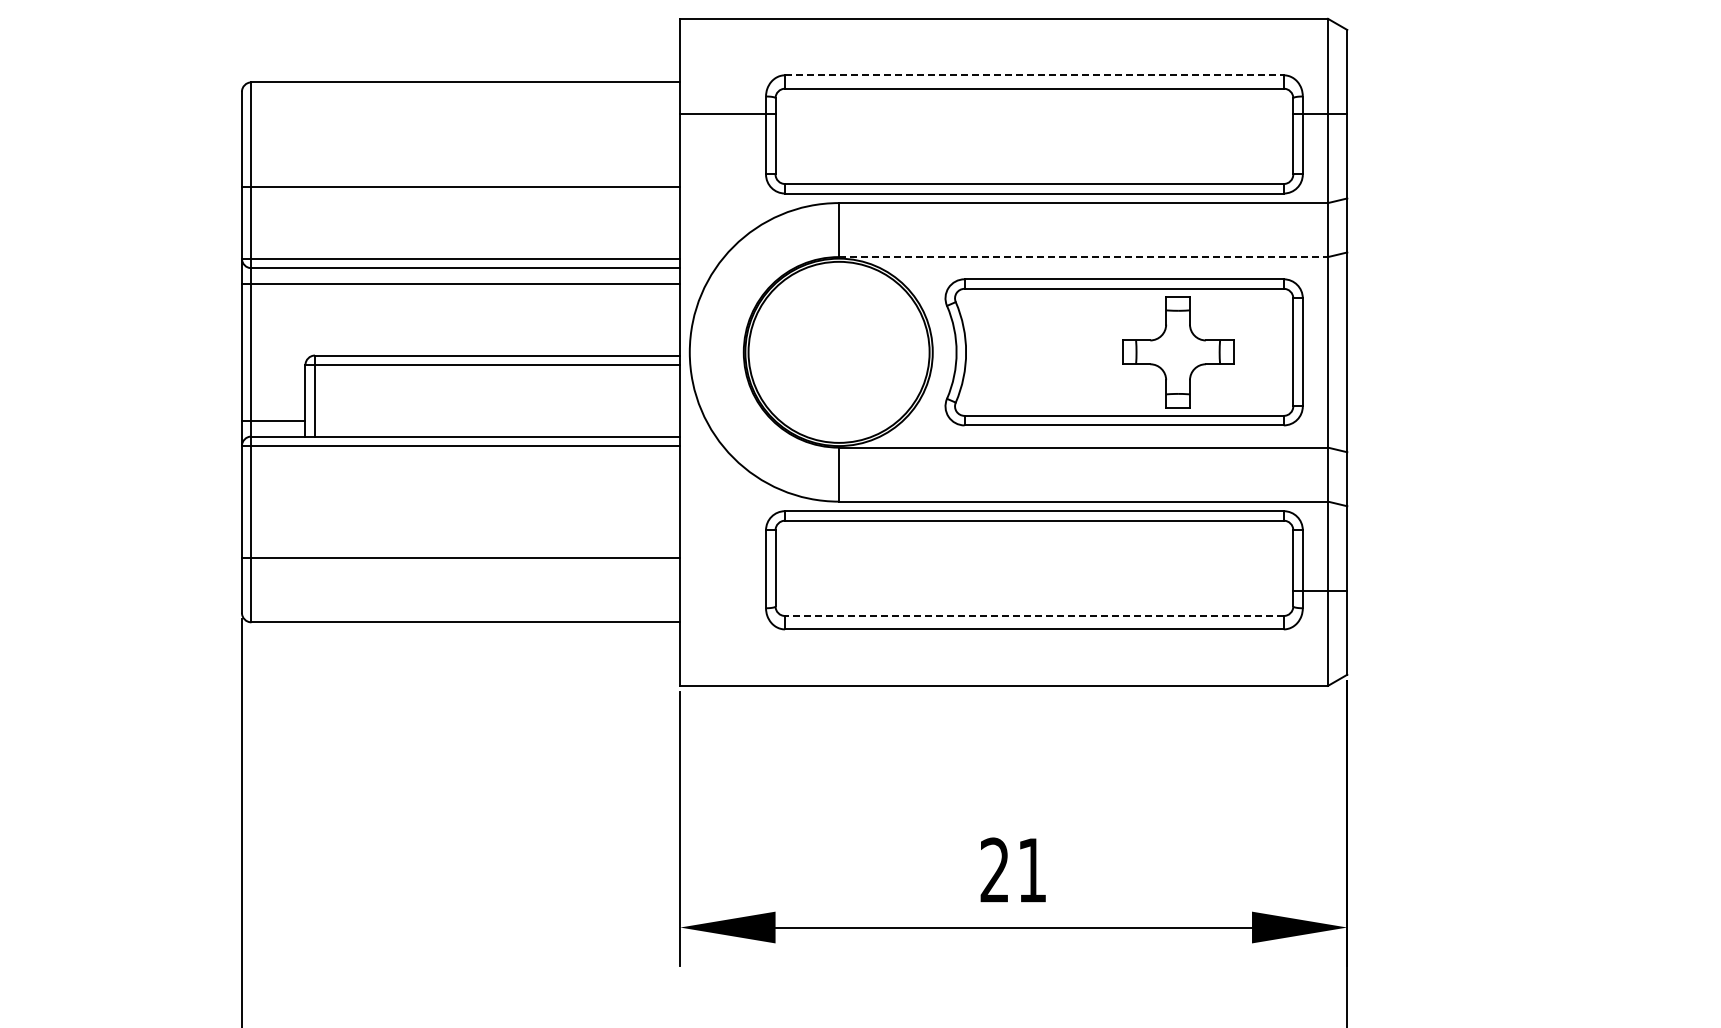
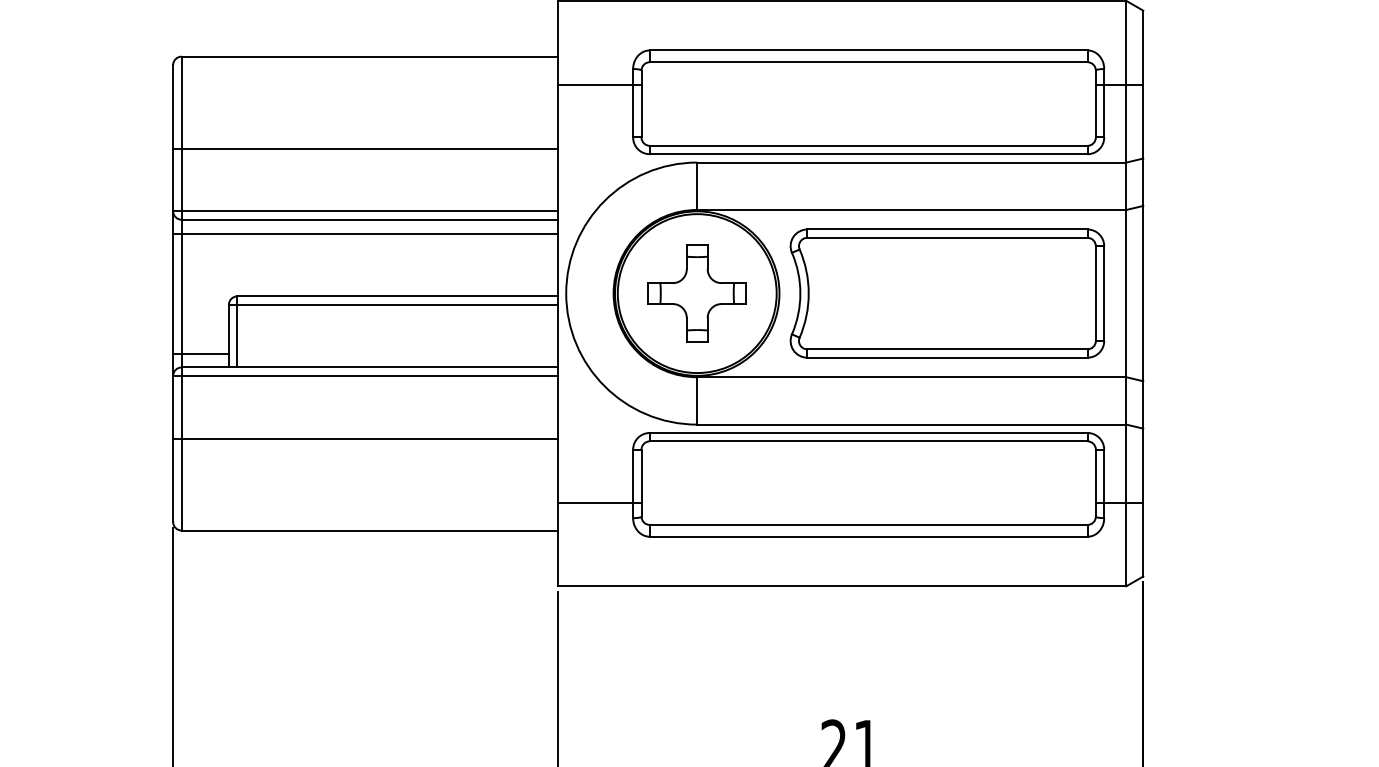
line: (1034, 75) -> (868, 50), dashed -> solid
line: (1084, 257) -> (912, 210), dashed -> solid
part: (1178, 352) -> (697, 293), moved
line: (460, 557) -> (364, 438), moved
line: (727, 590) -> (599, 502), added
line: (1033, 616) -> (867, 525), dashed -> solid

